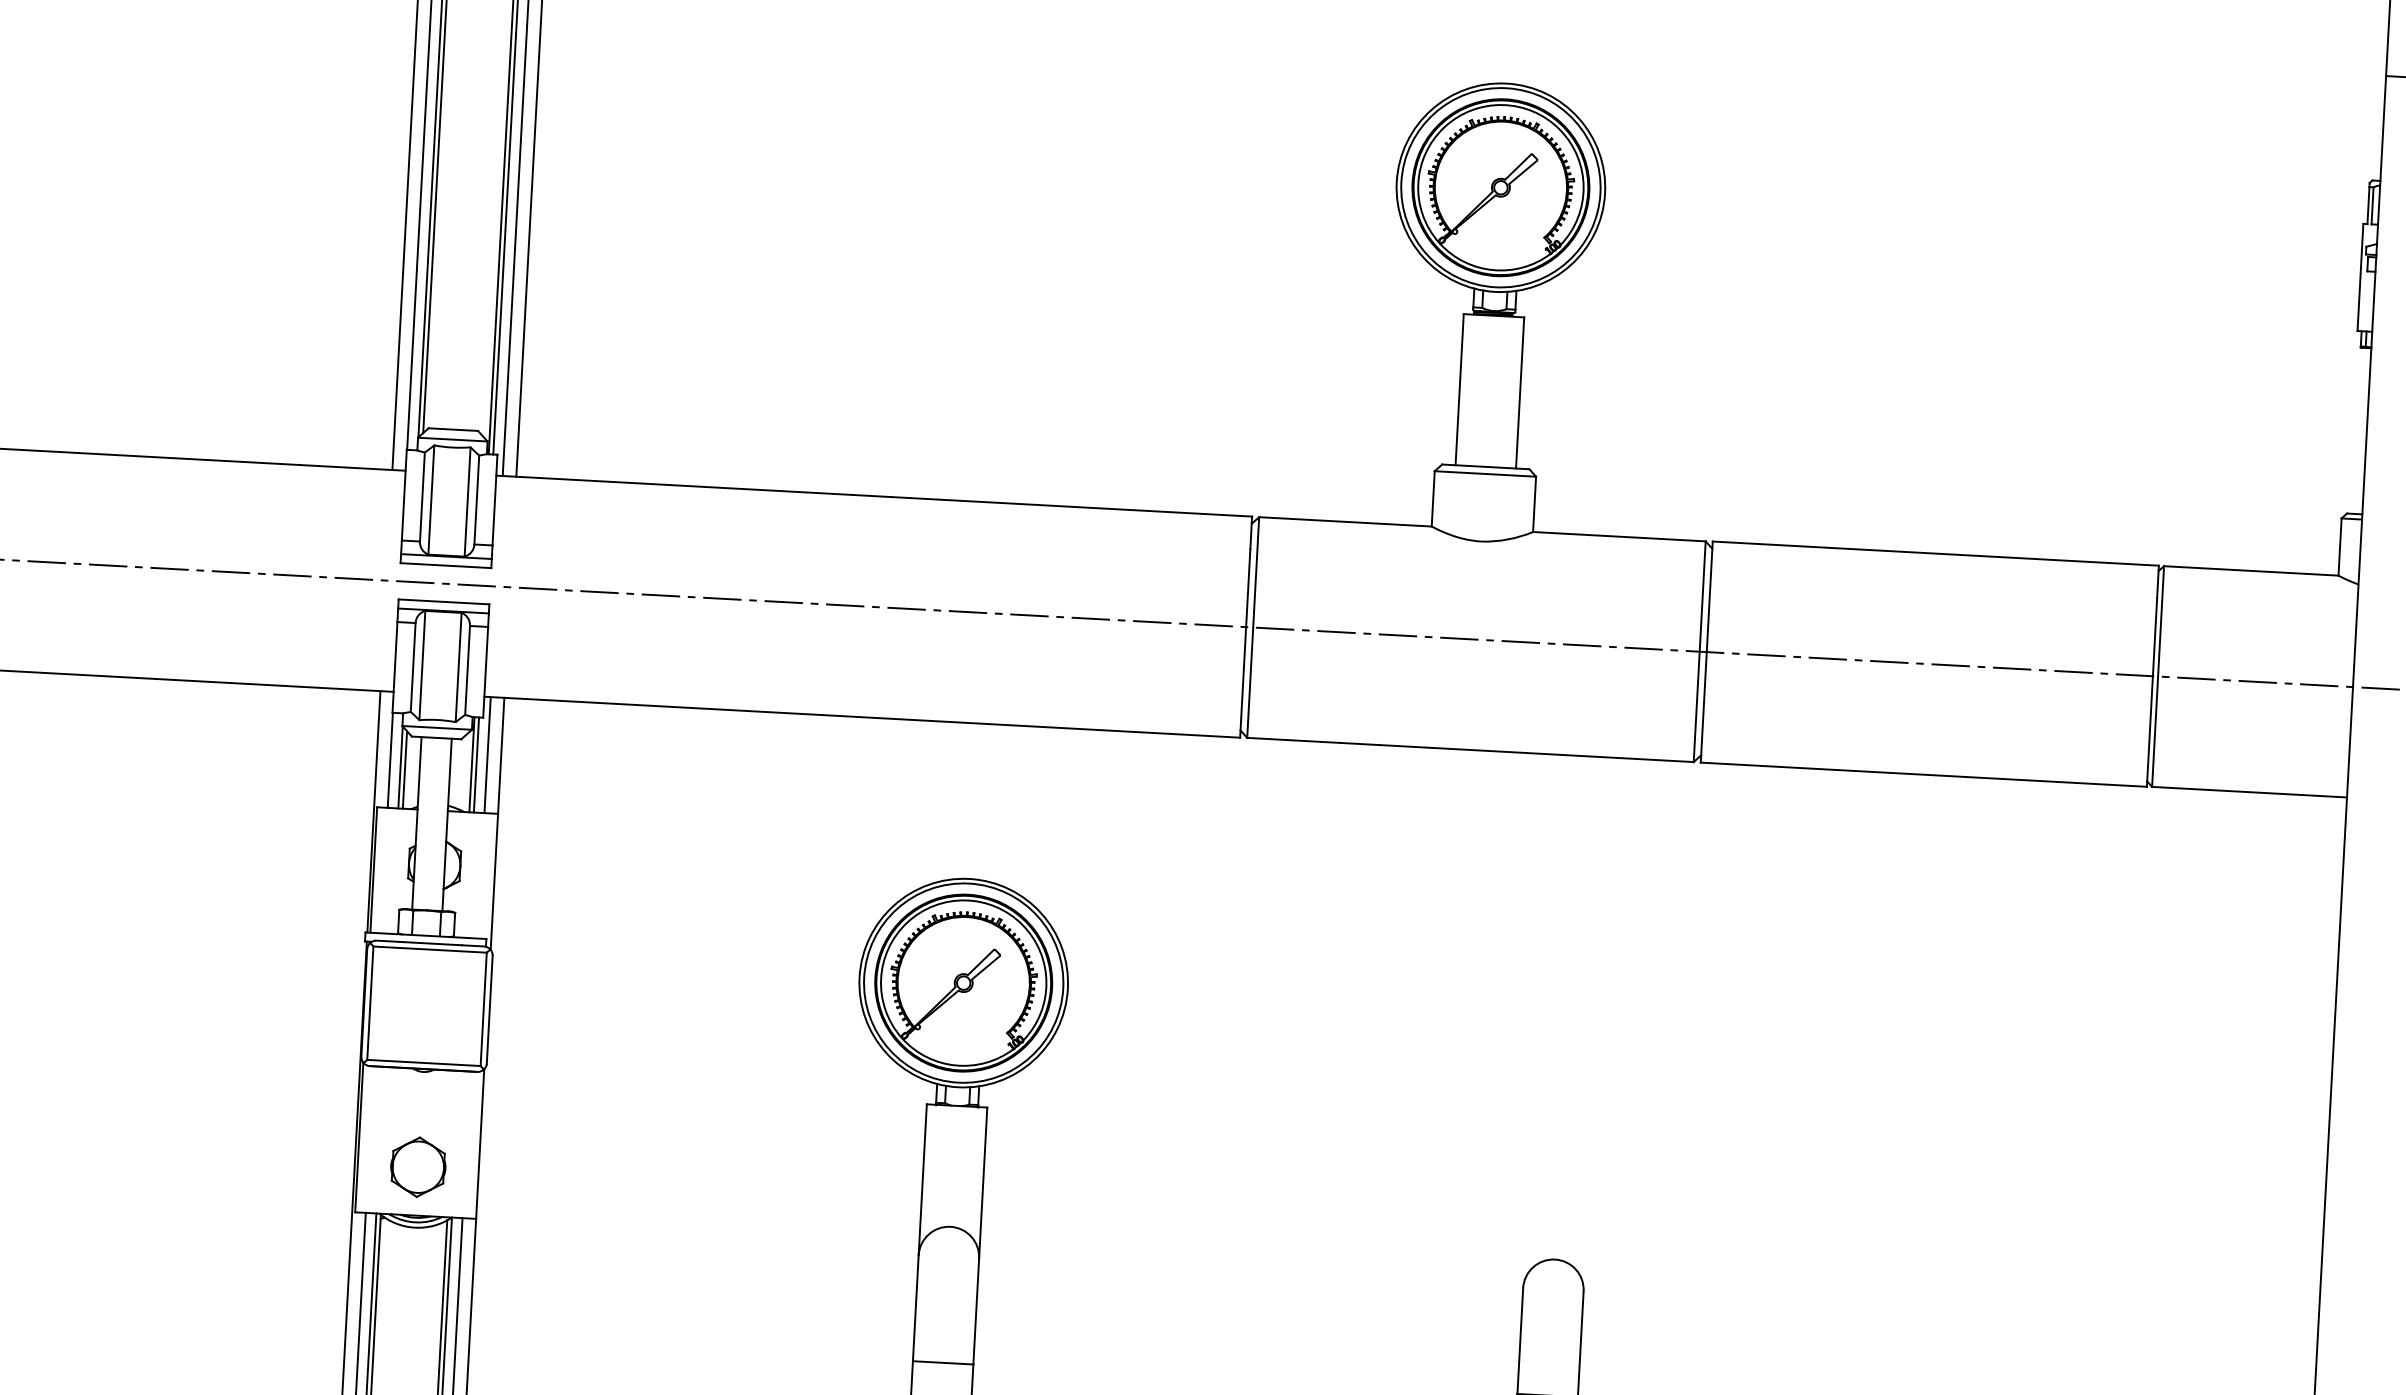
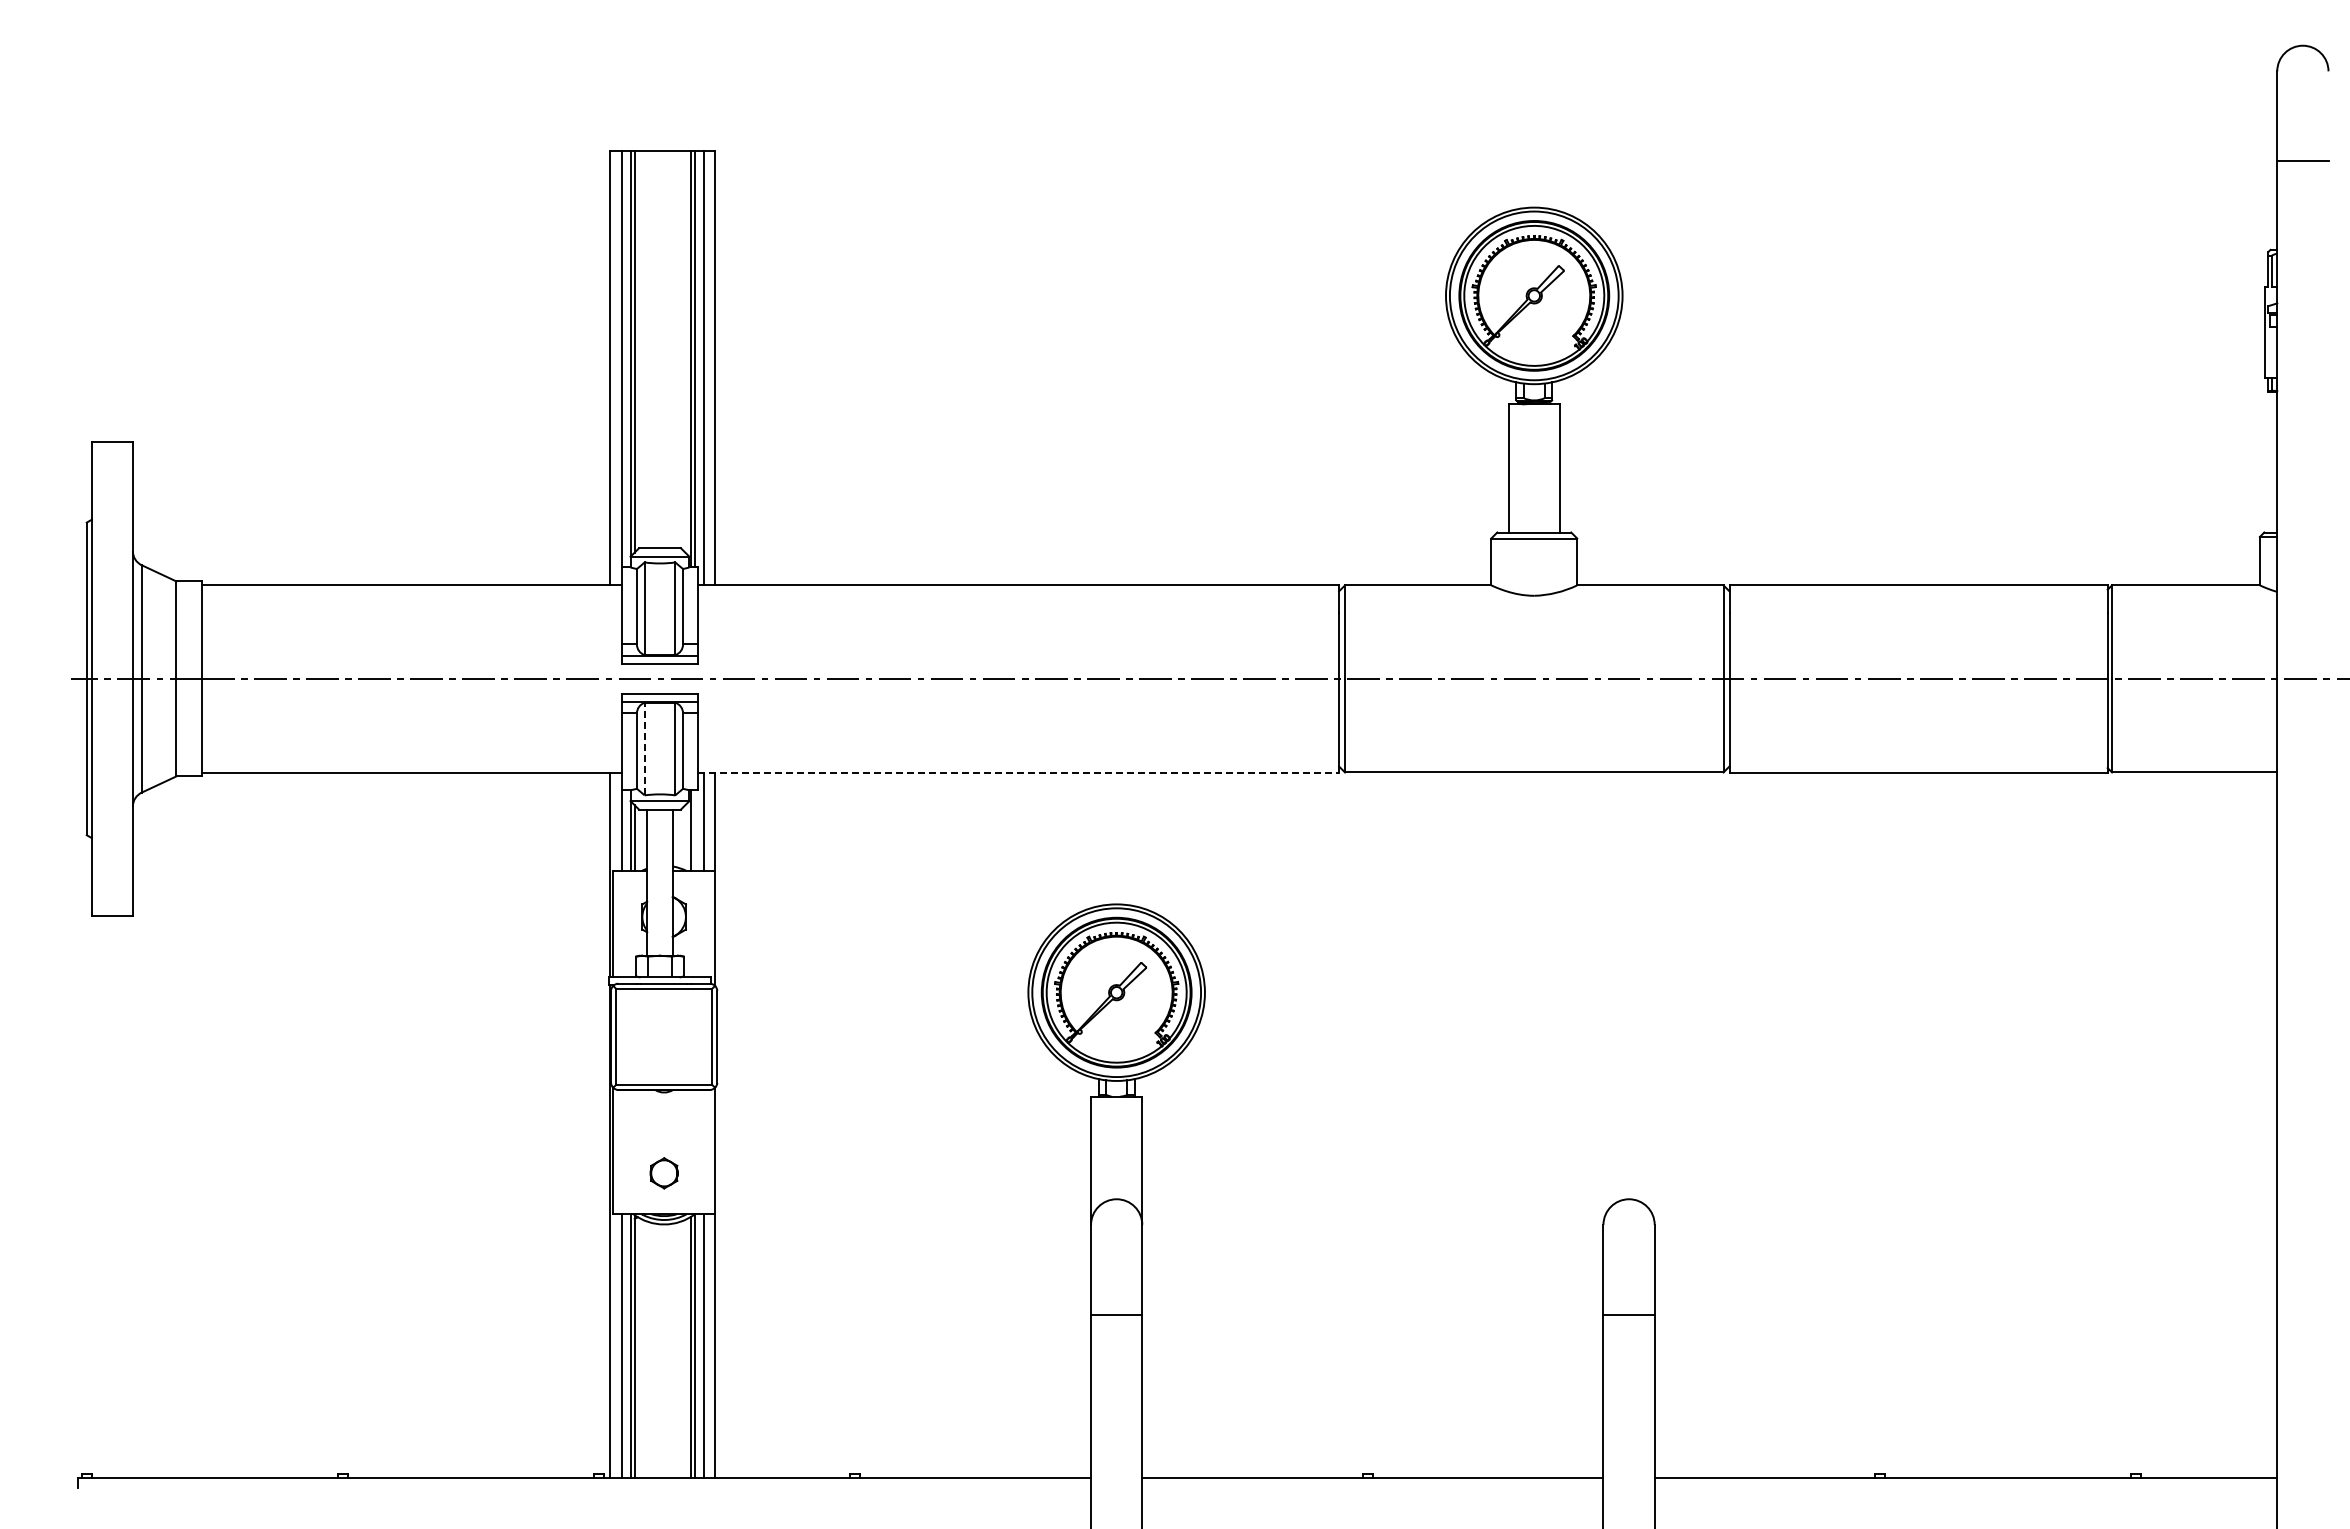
line: (422, 664) -> (644, 748), solid -> dashed
line: (863, 717) -> (1019, 772), solid -> dashed
line: (476, 764) -> (694, 830), removed
part: (418, 1167) -> (664, 1173), size x0.6

